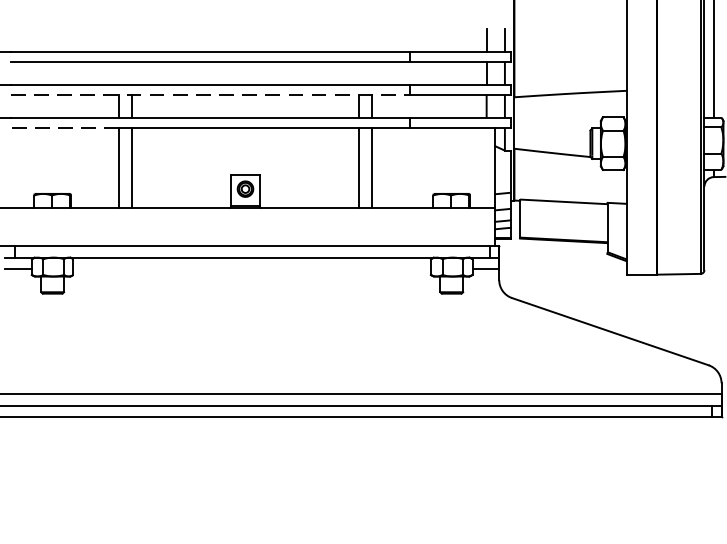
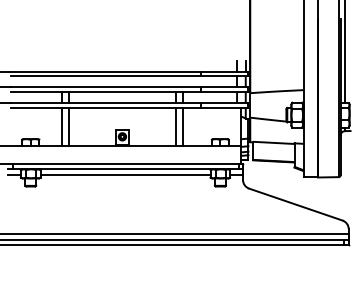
line: (209, 95) -> (105, 92), dashed -> solid
line: (64, 127) -> (36, 107), dashed -> solid
line: (251, 268) -> (125, 174), added

